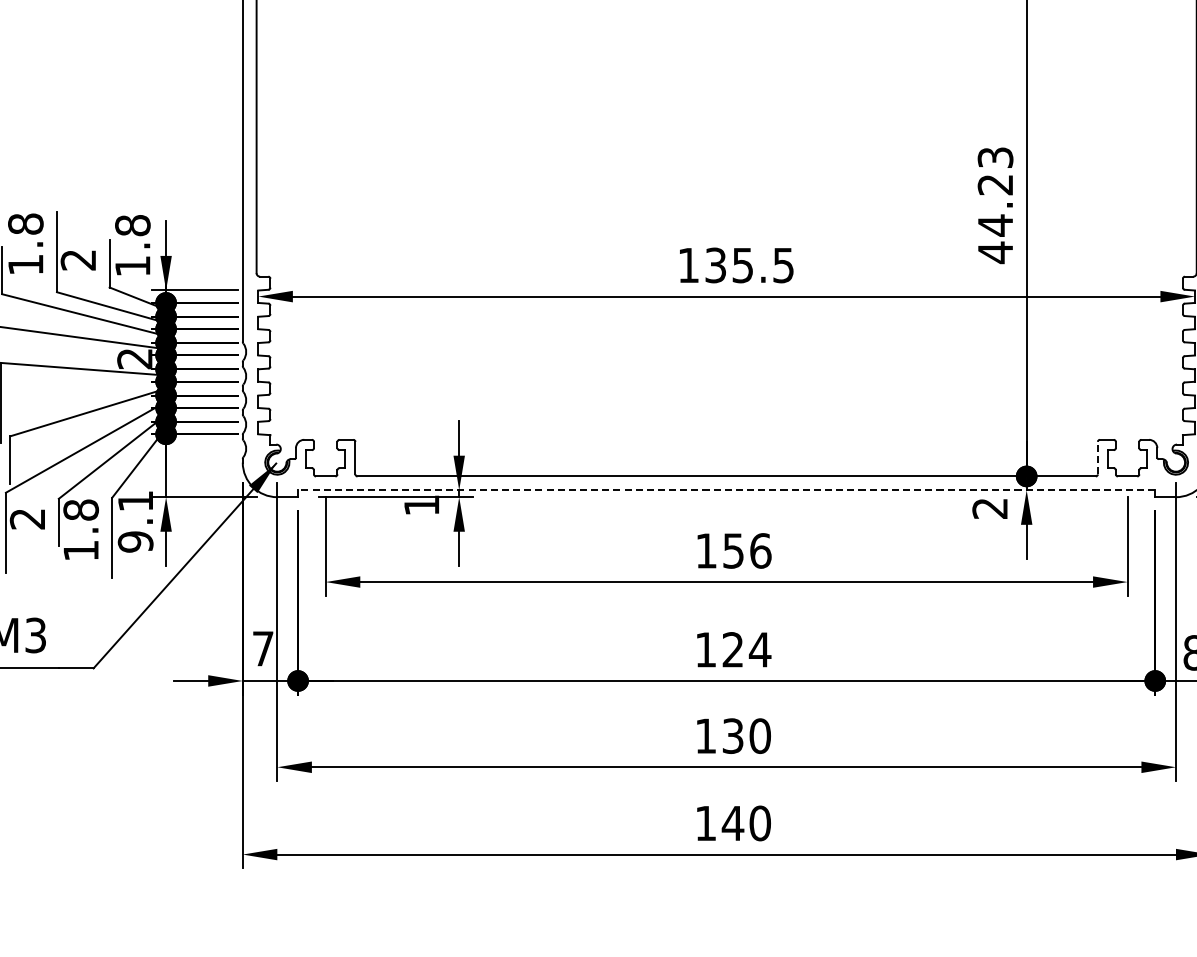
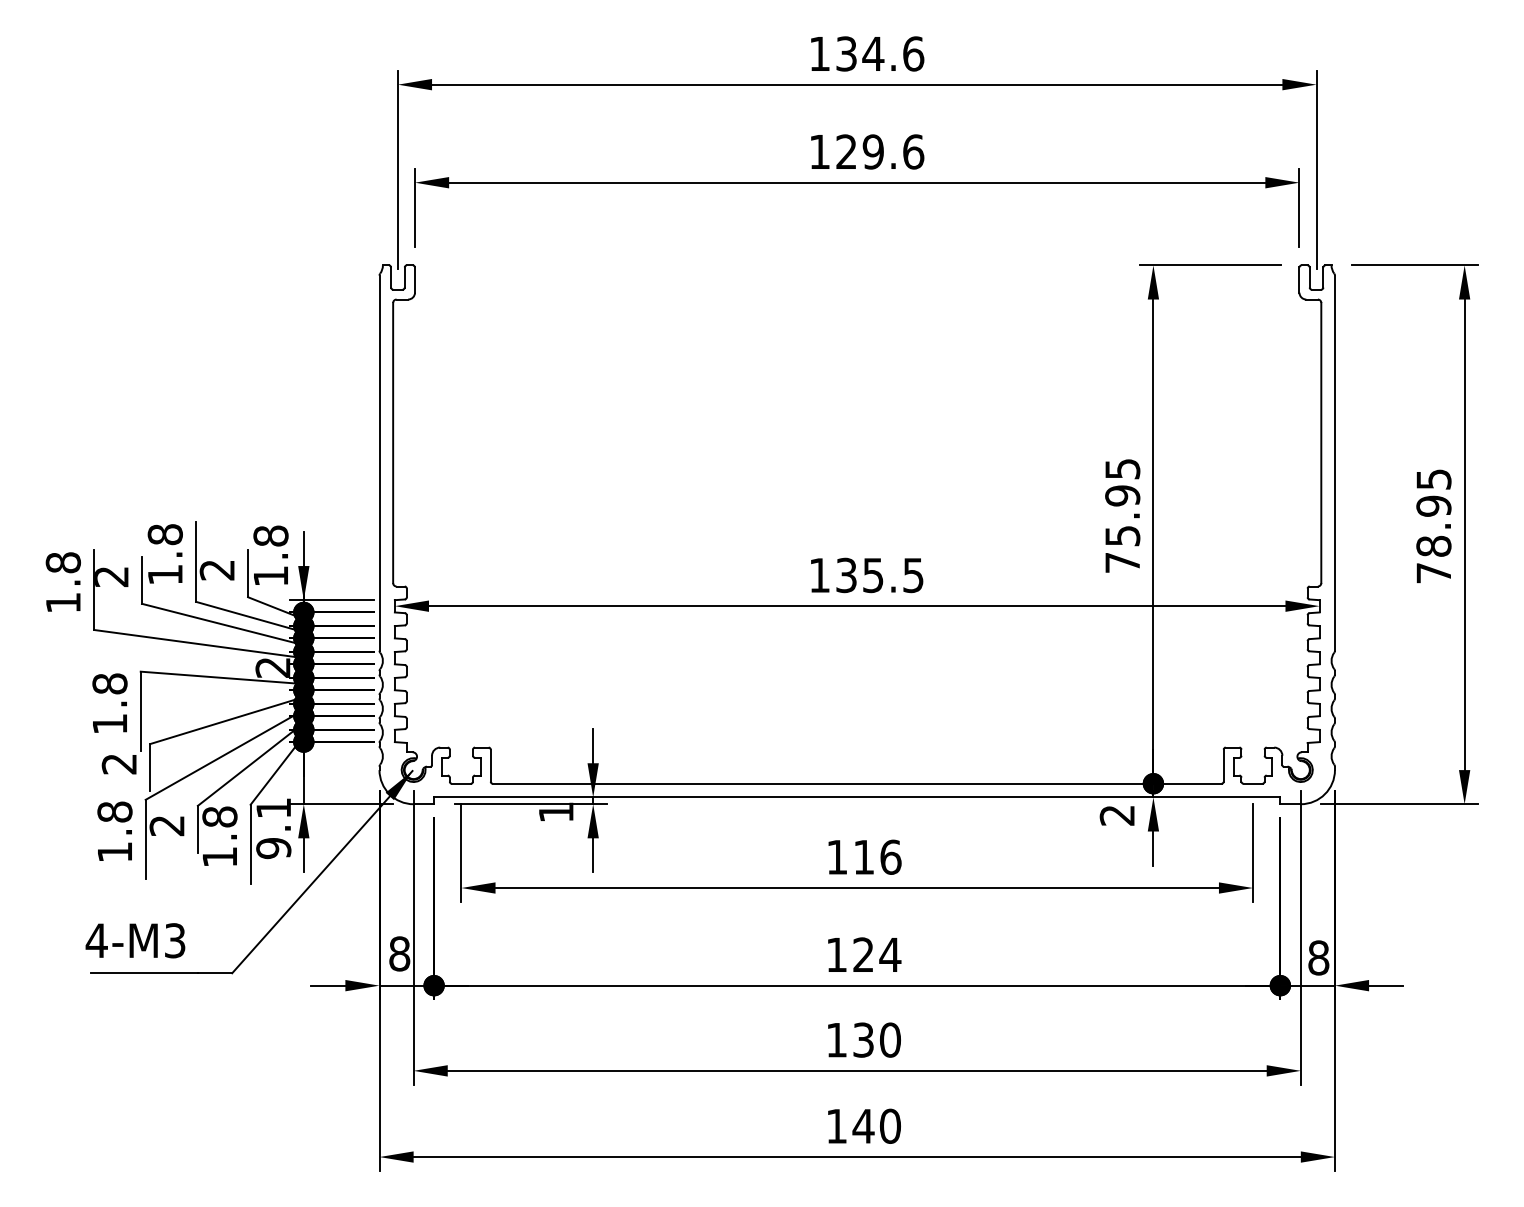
text: (995, 205) -> (1122, 516), 44.23 -> 75.95
line: (1097, 457) -> (1223, 765), dashed -> solid
line: (725, 490) -> (856, 797), dashed -> solid
text: (733, 551) -> (863, 857), 156 -> 116
text: (263, 648) -> (399, 953), 7 -> 8

